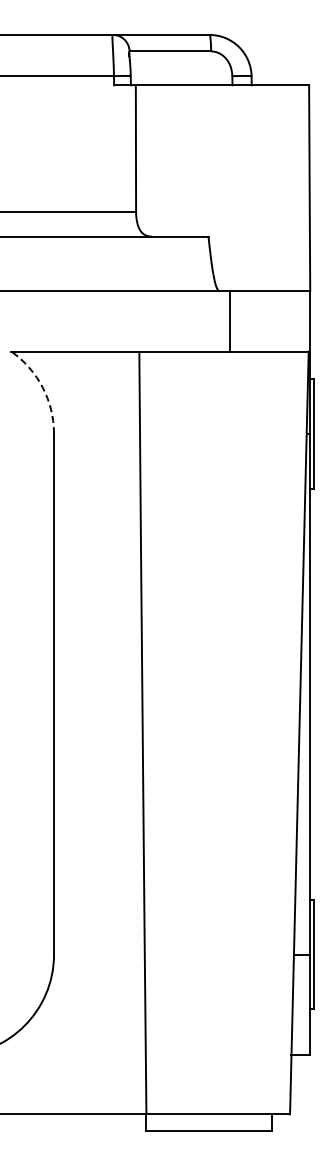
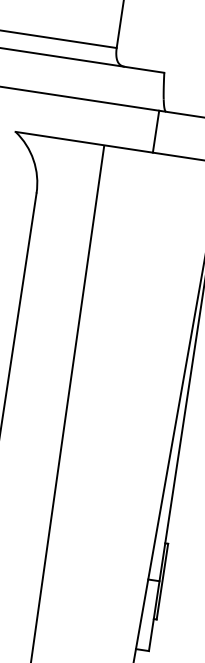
line: (230, 321) -> (156, 131), moved
arc: (42, 387) -> (33, 160), dashed -> solid

